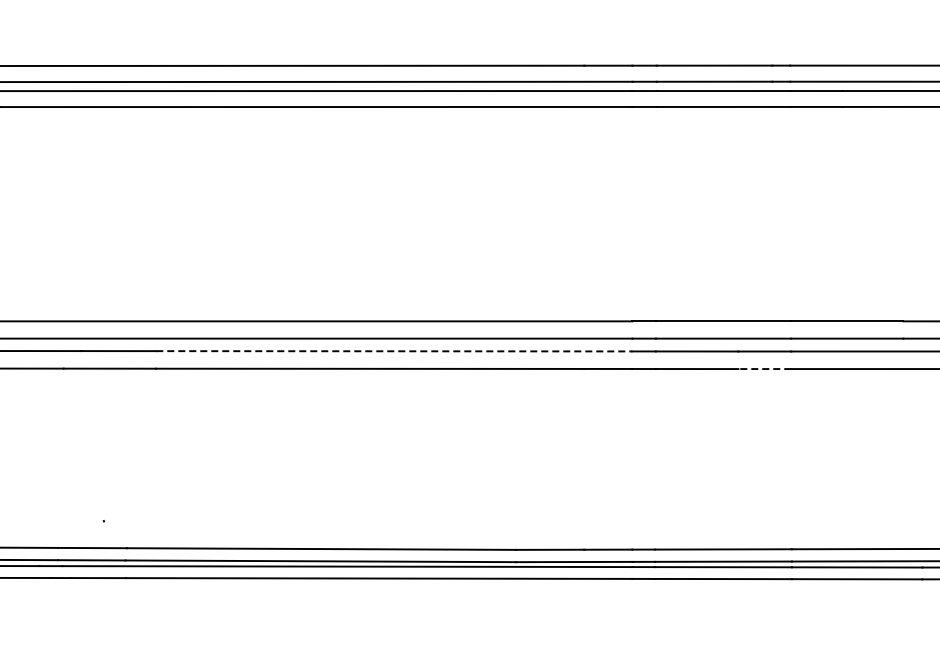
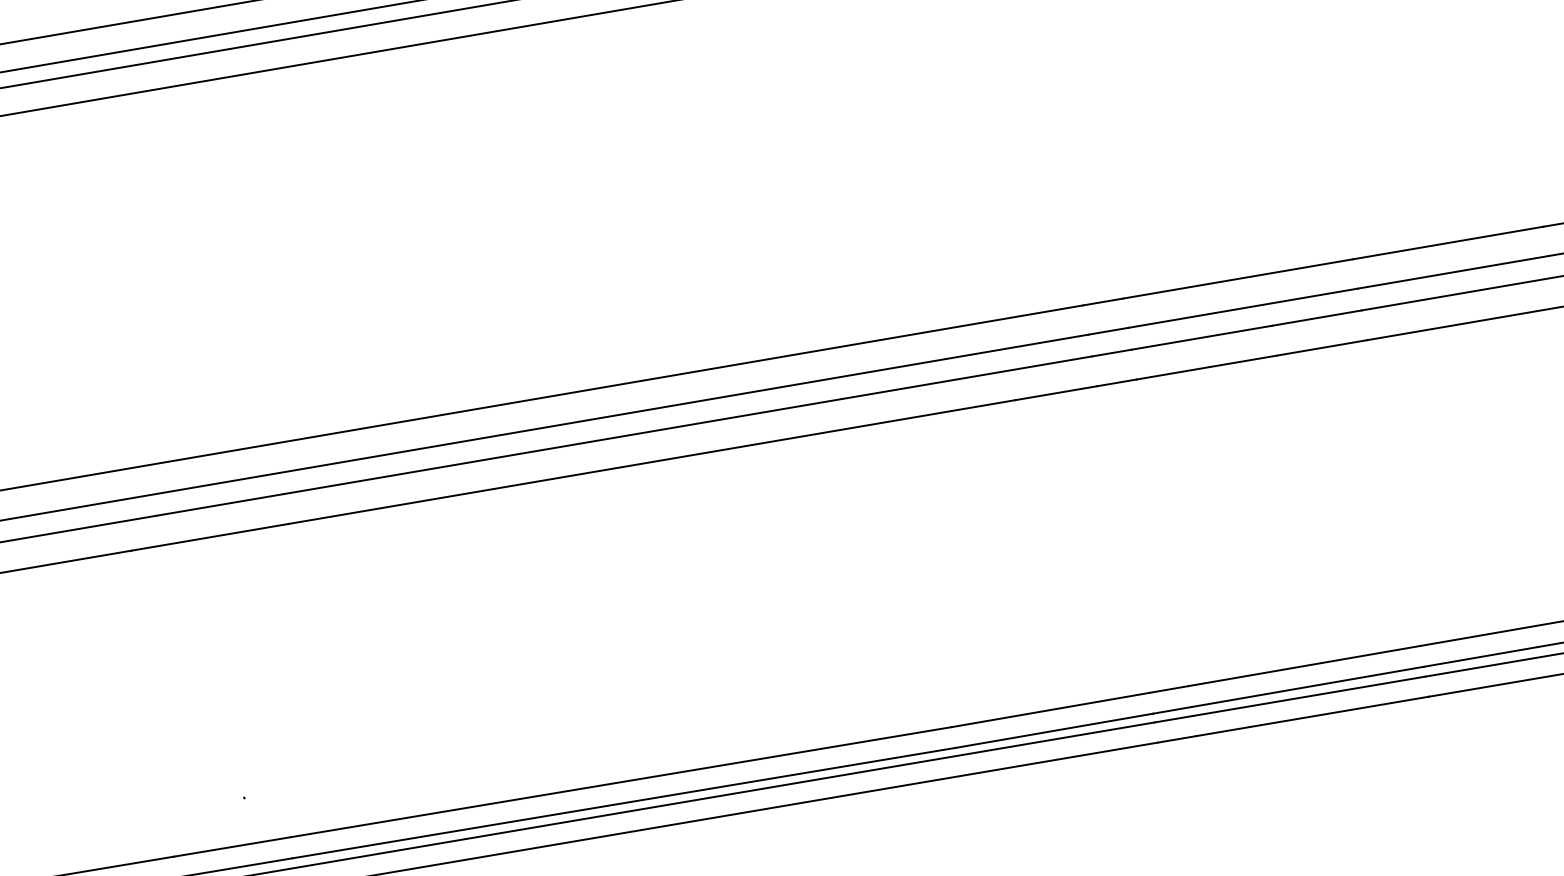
line: (394, 351) -> (688, 425), dashed -> solid
line: (764, 369) -> (1321, 348), dashed -> solid

